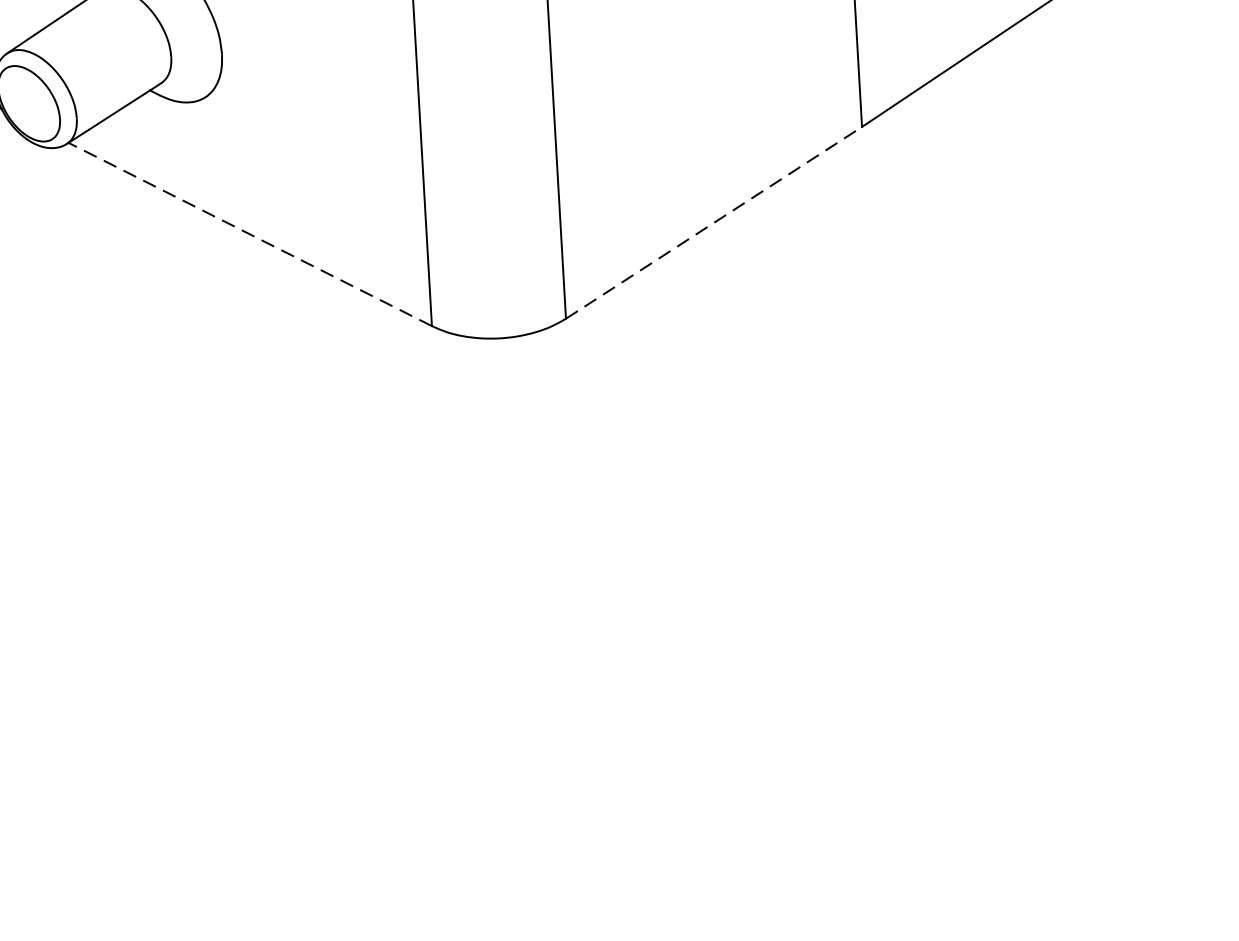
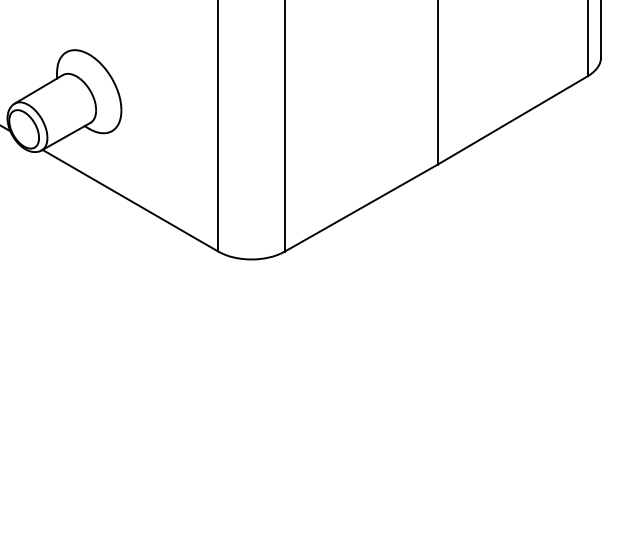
line: (714, 223) -> (361, 208), dashed -> solid
line: (248, 234) -> (129, 200), dashed -> solid

